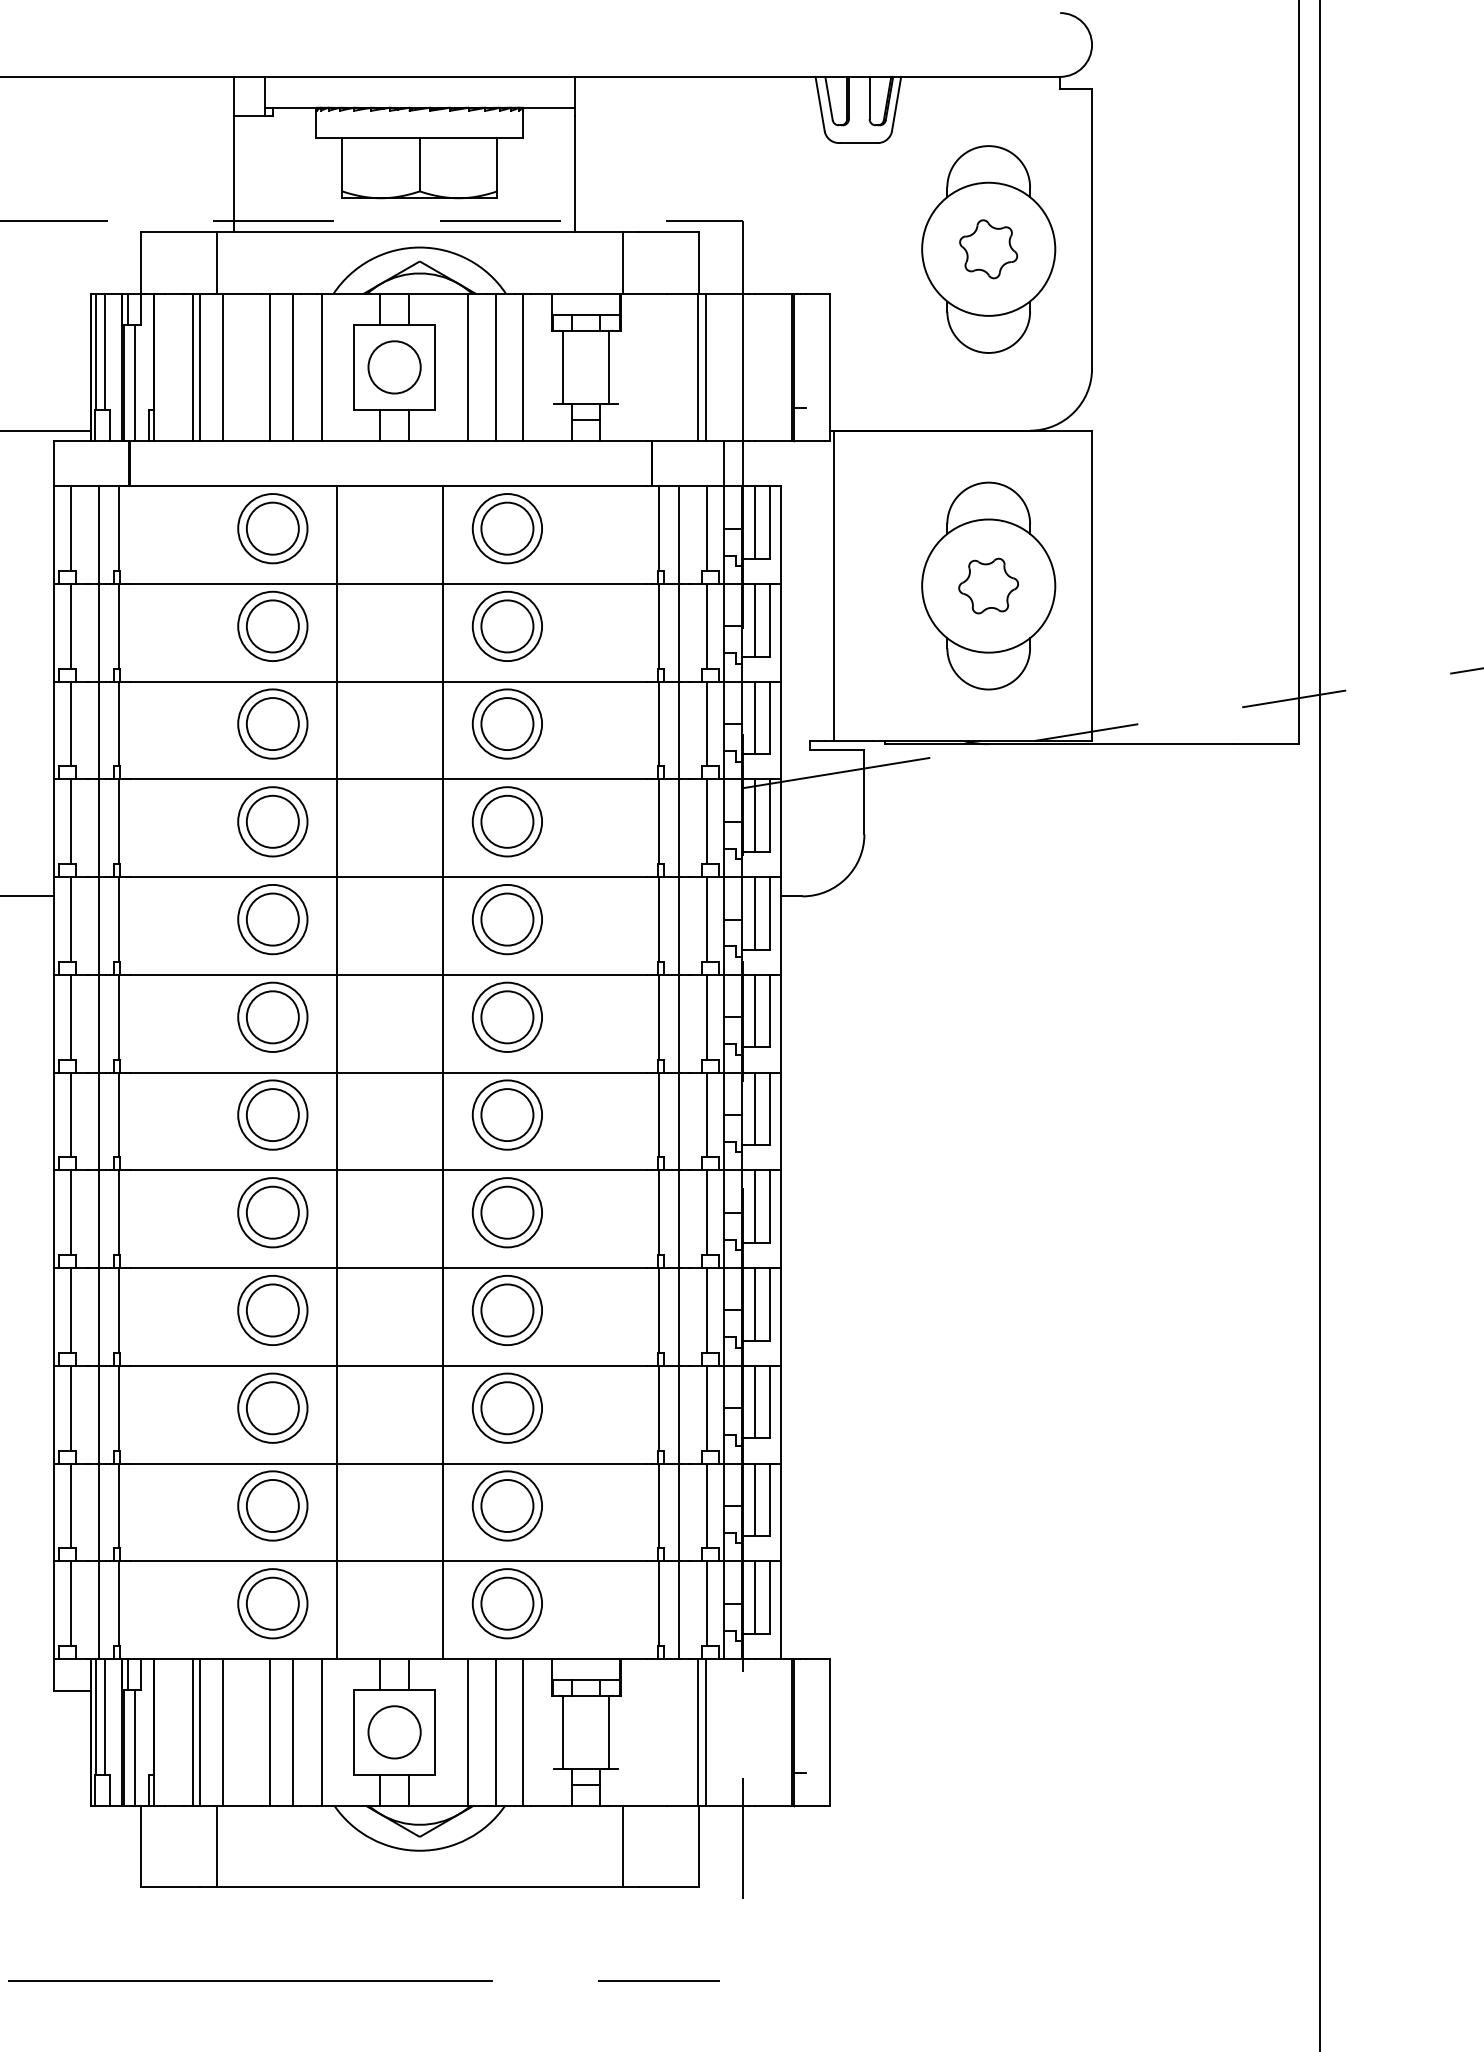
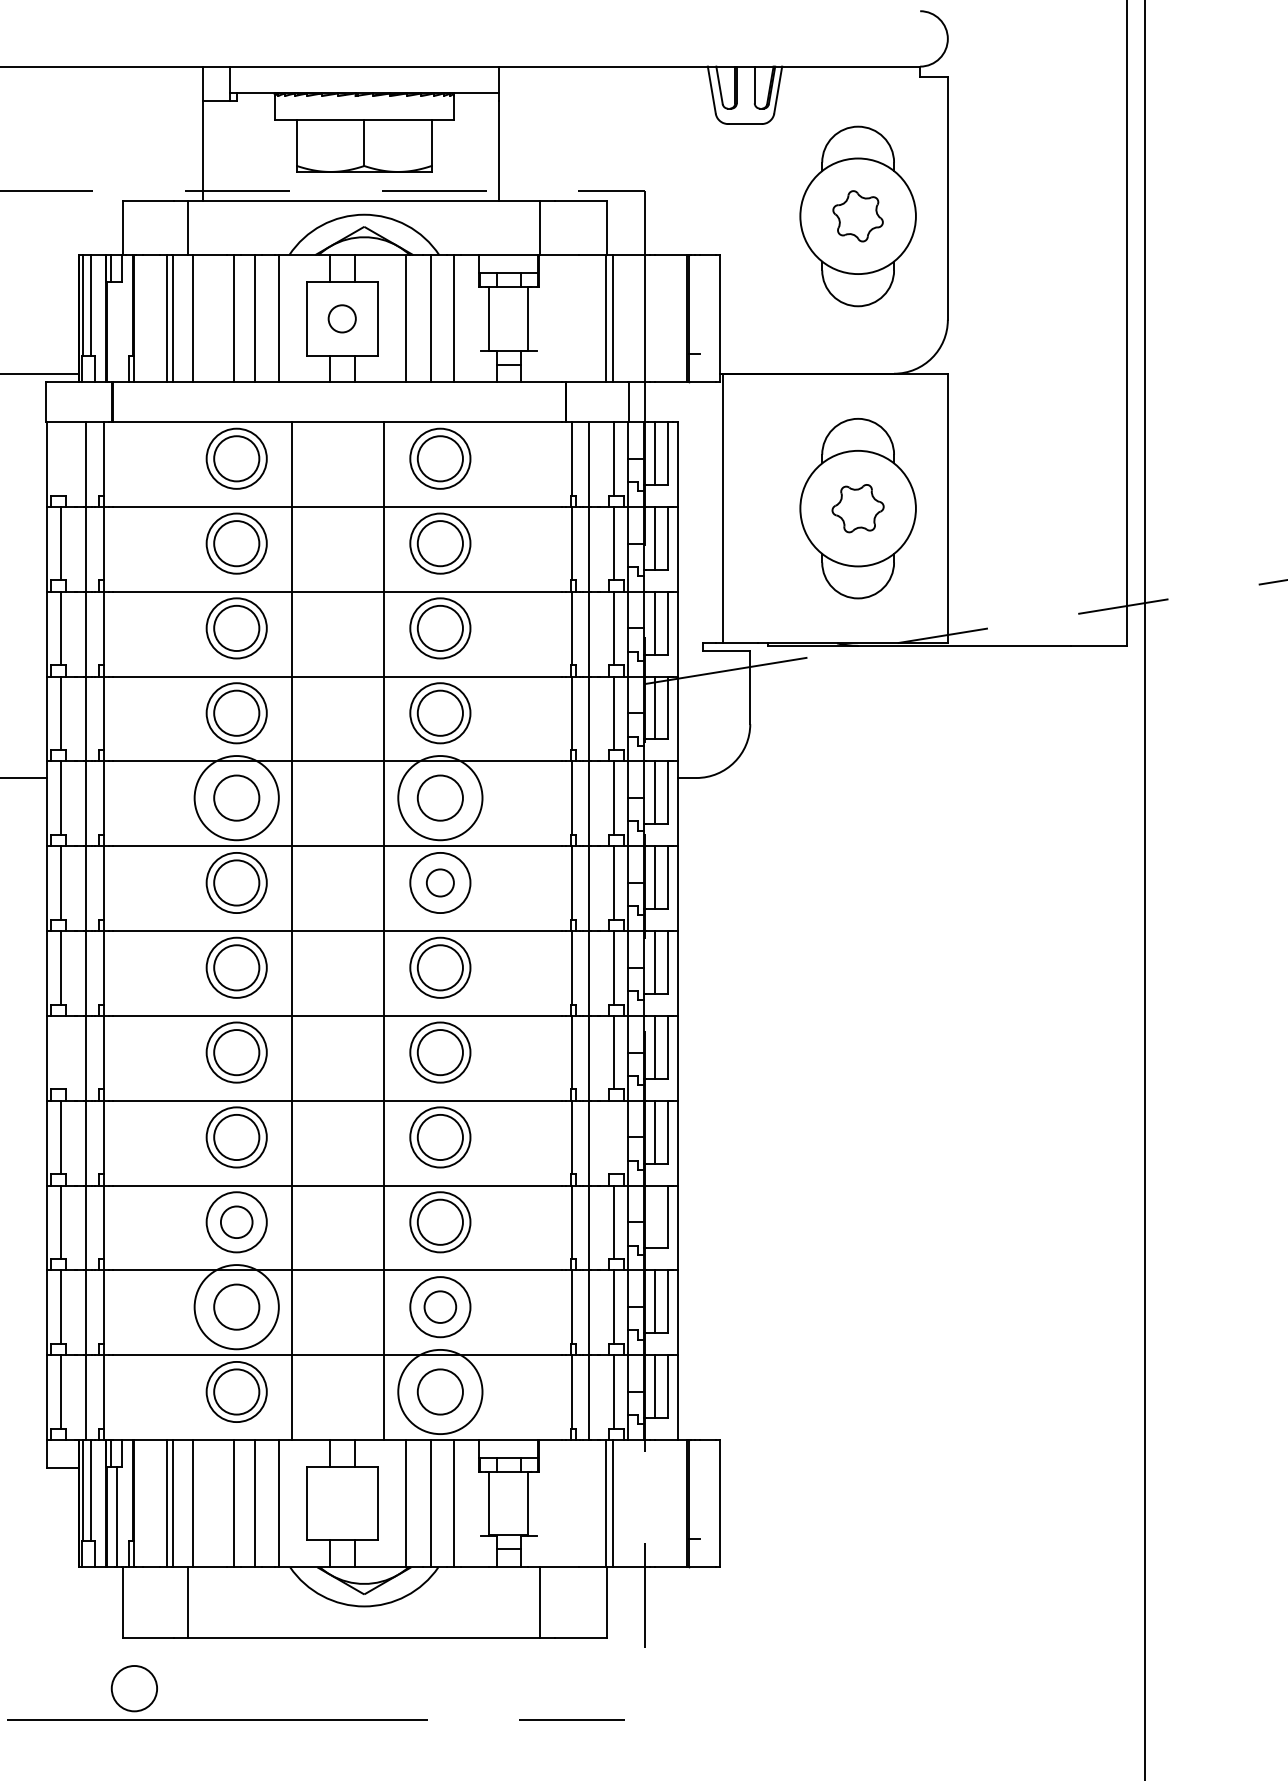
circle: (393, 367) -> (341, 318), size x0.6
line: (134, 382) -> (116, 331), removed
line: (70, 528) -> (61, 458), removed
circle: (272, 920) -> (236, 798), size x1.4
circle: (507, 920) -> (440, 798), size x1.4
circle: (506, 1016) -> (439, 882), size x0.6
line: (70, 1212) -> (61, 1052), removed
line: (706, 1310) -> (613, 1137), removed
line: (754, 1401) -> (654, 1216), removed
circle: (272, 1407) -> (236, 1221), size x0.7
circle: (506, 1505) -> (439, 1306), size x0.7
circle: (272, 1506) -> (236, 1307), size x1.4
circle: (507, 1603) -> (440, 1391), size x1.4
circle: (393, 1732) -> (133, 1688), moved

